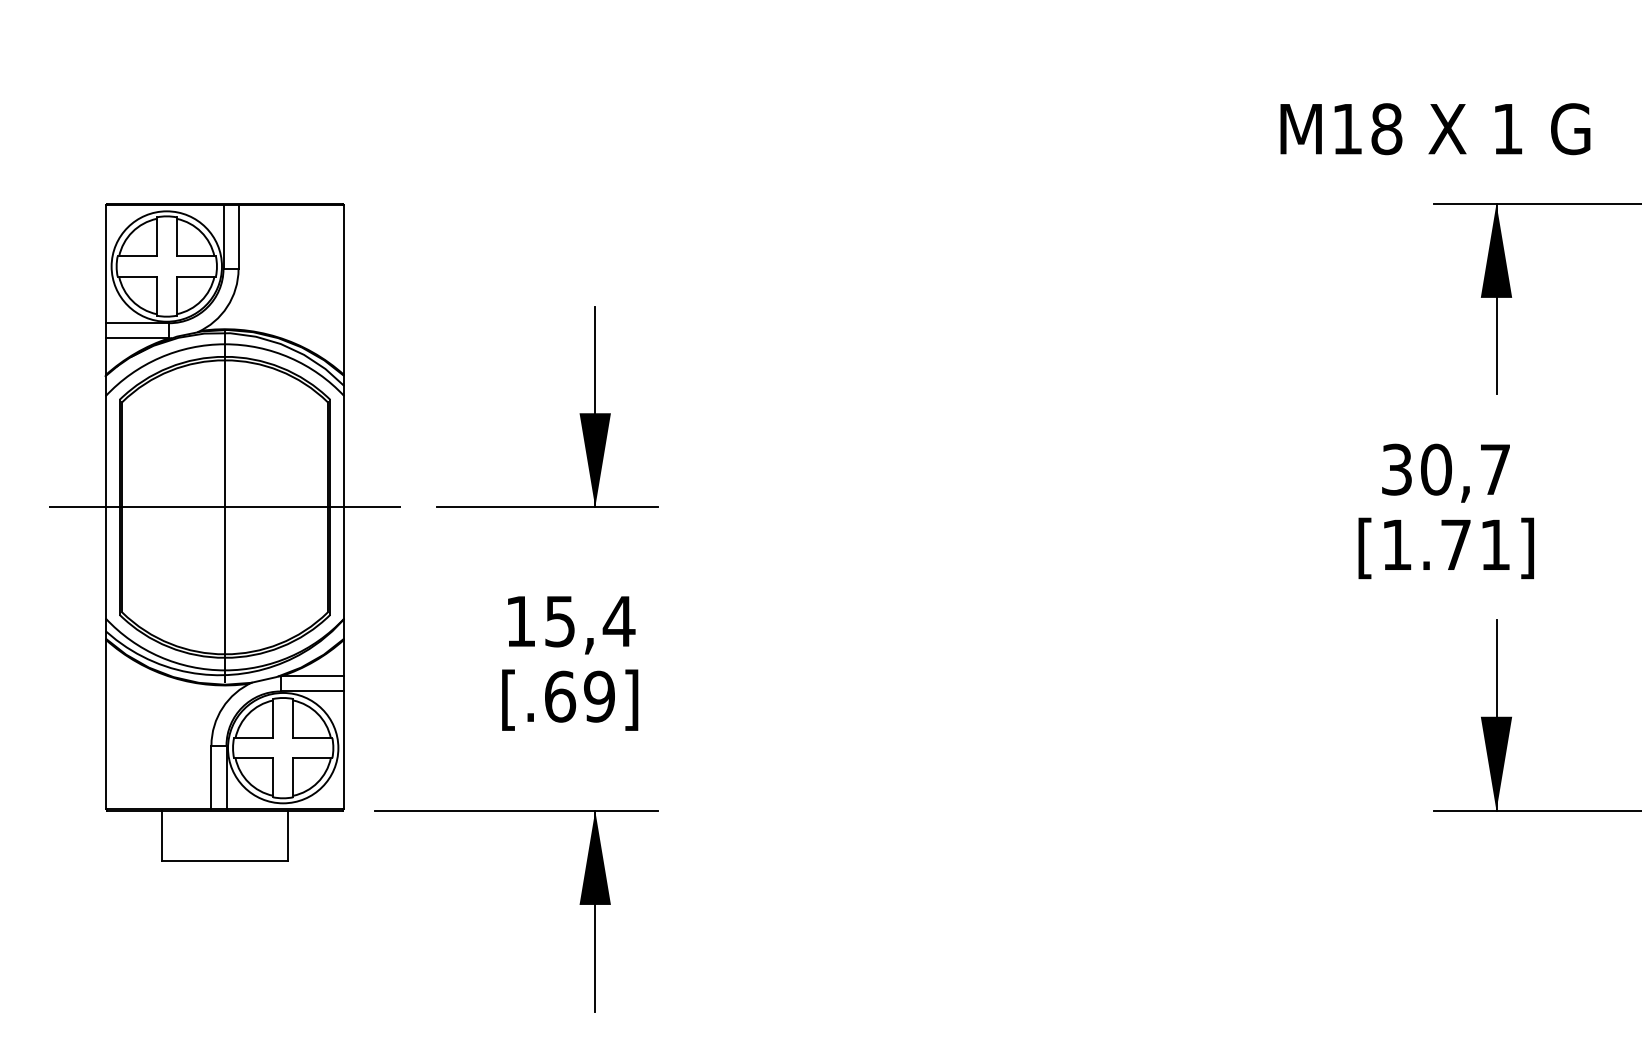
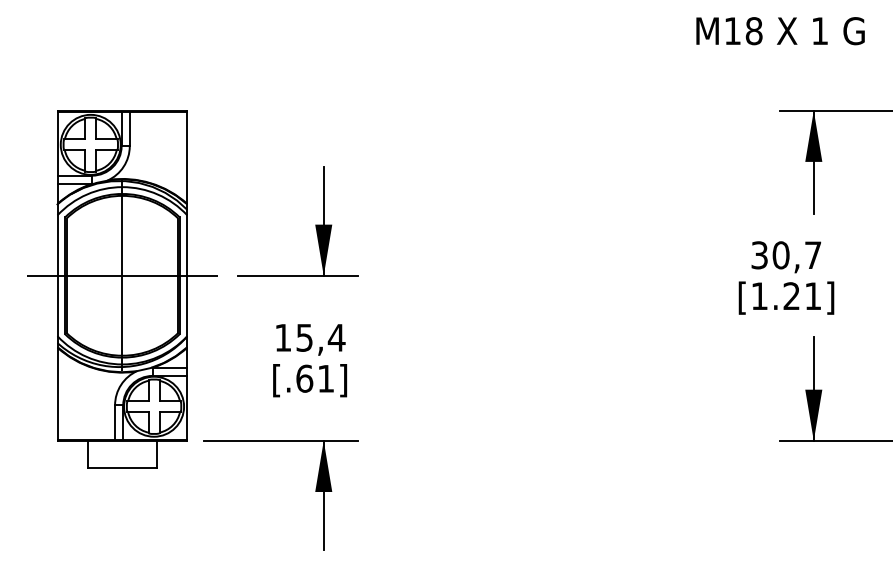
text: (1435, 129) -> (780, 31), moved
text: (1455, 543) -> (791, 295), [1.71] -> [1.21]
text: (598, 696) -> (325, 378), [.69] -> [.61]

